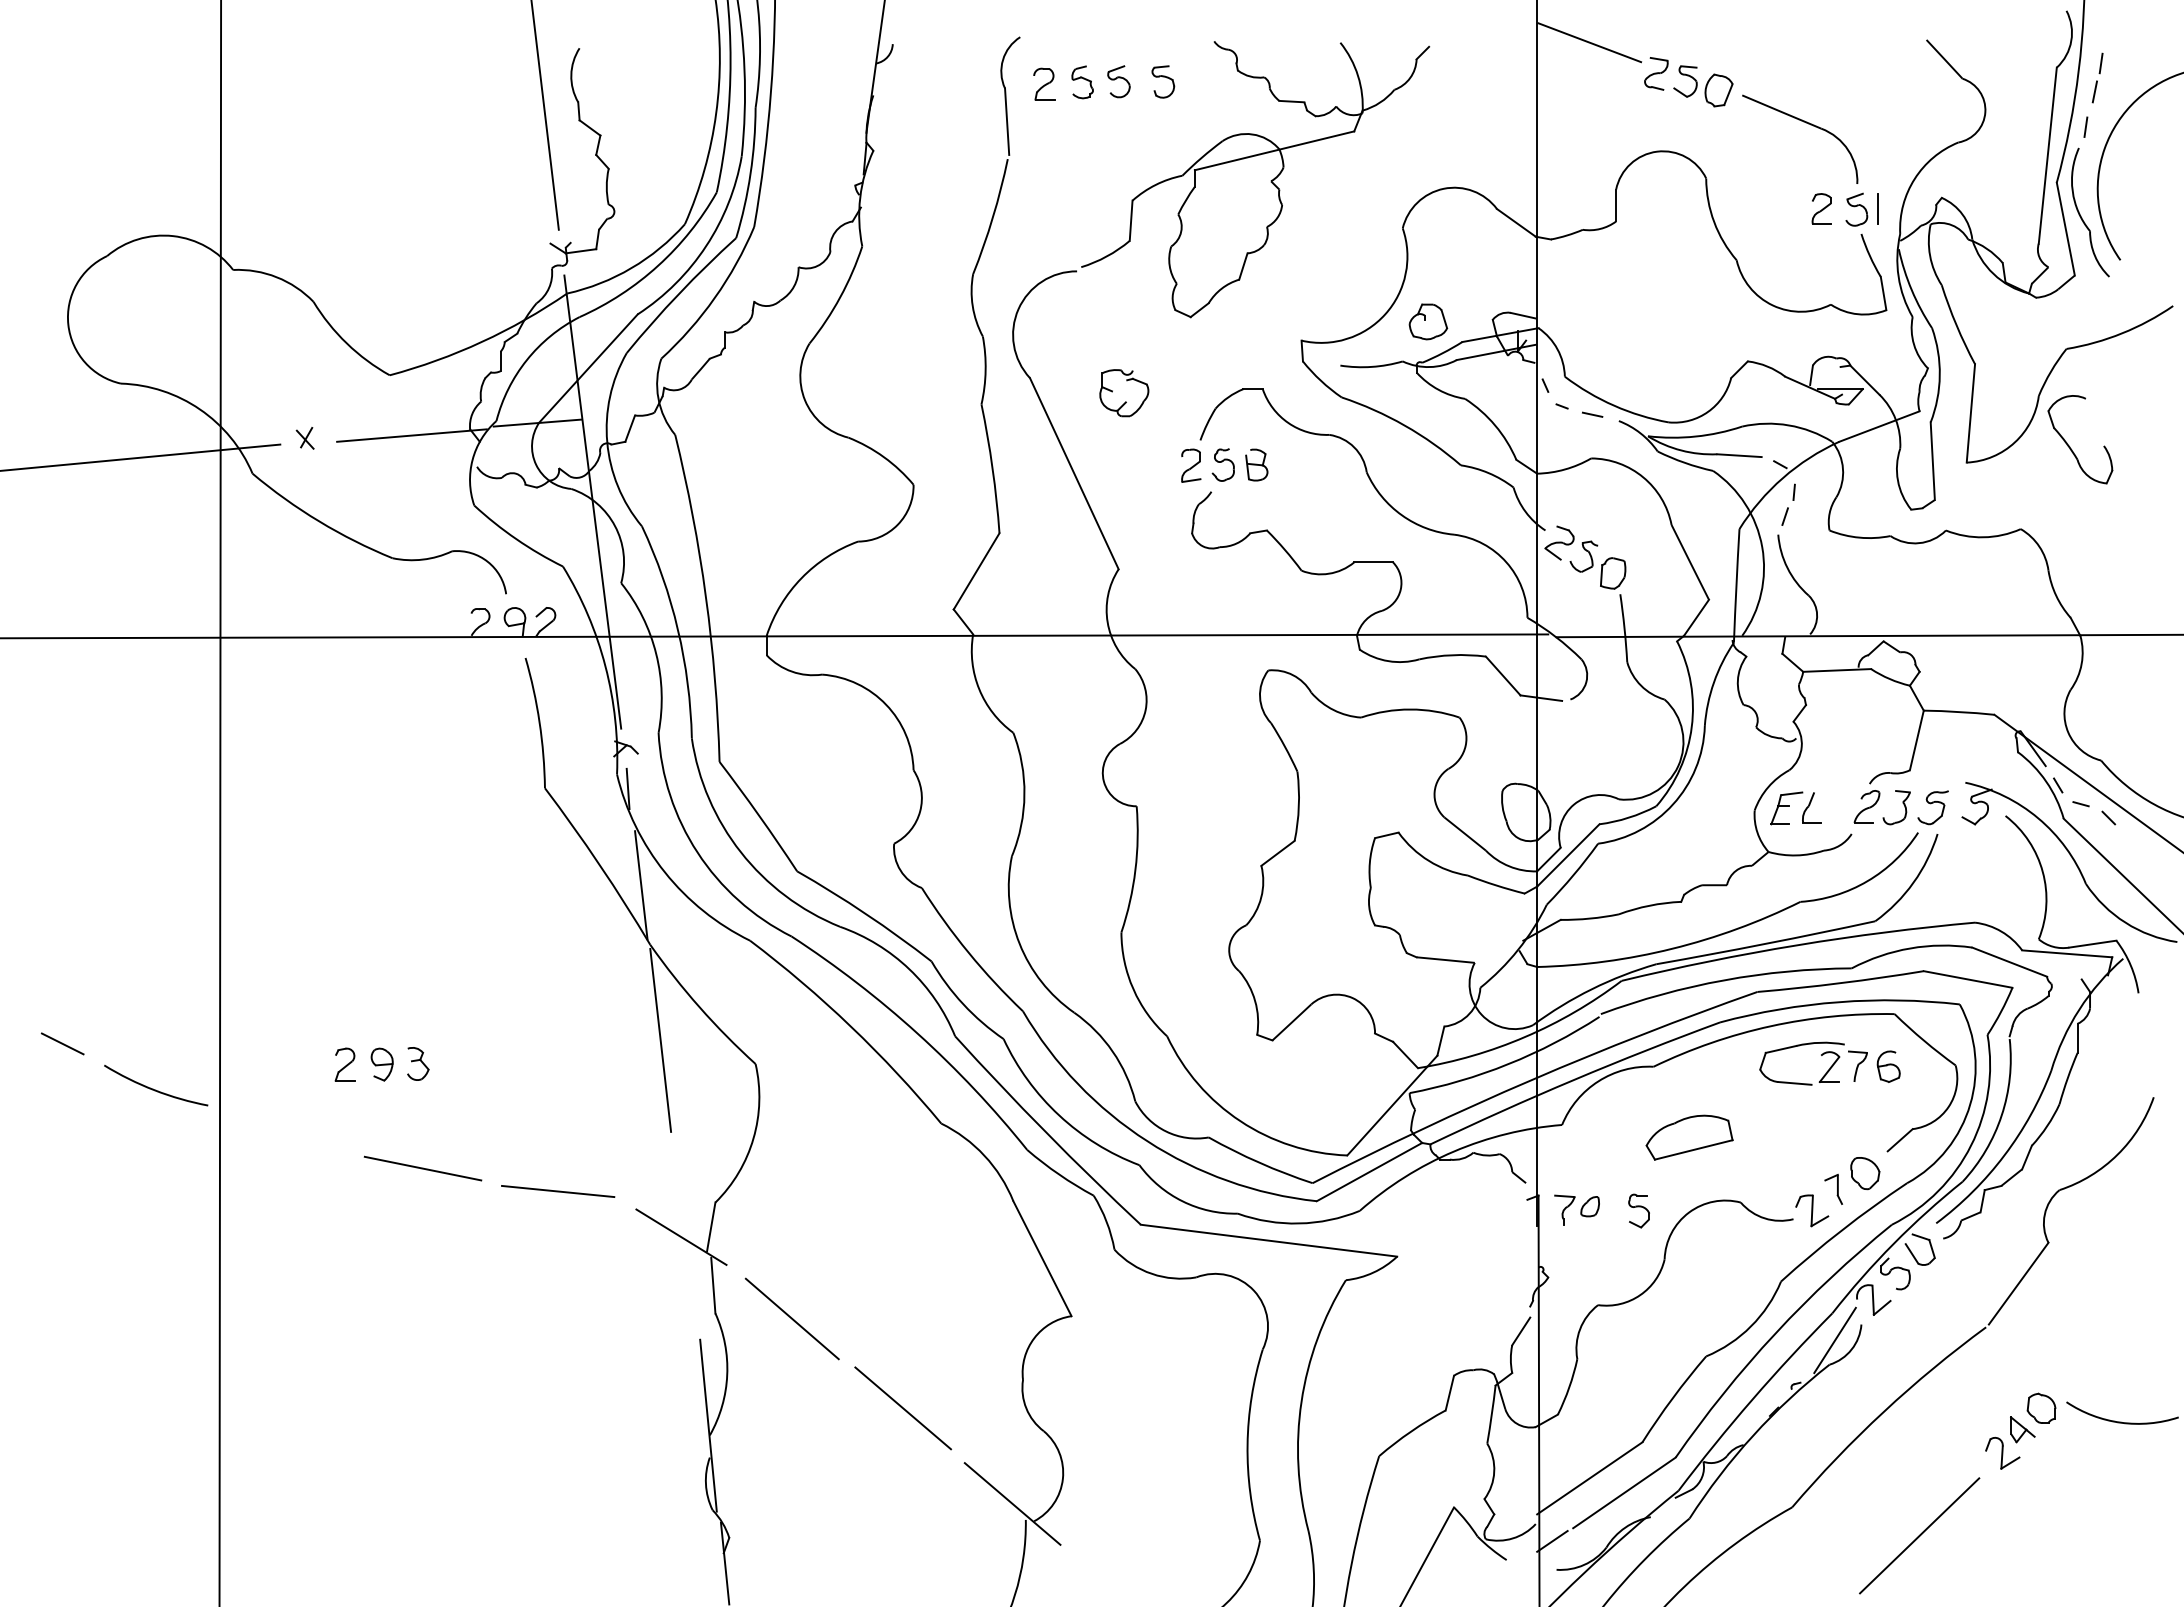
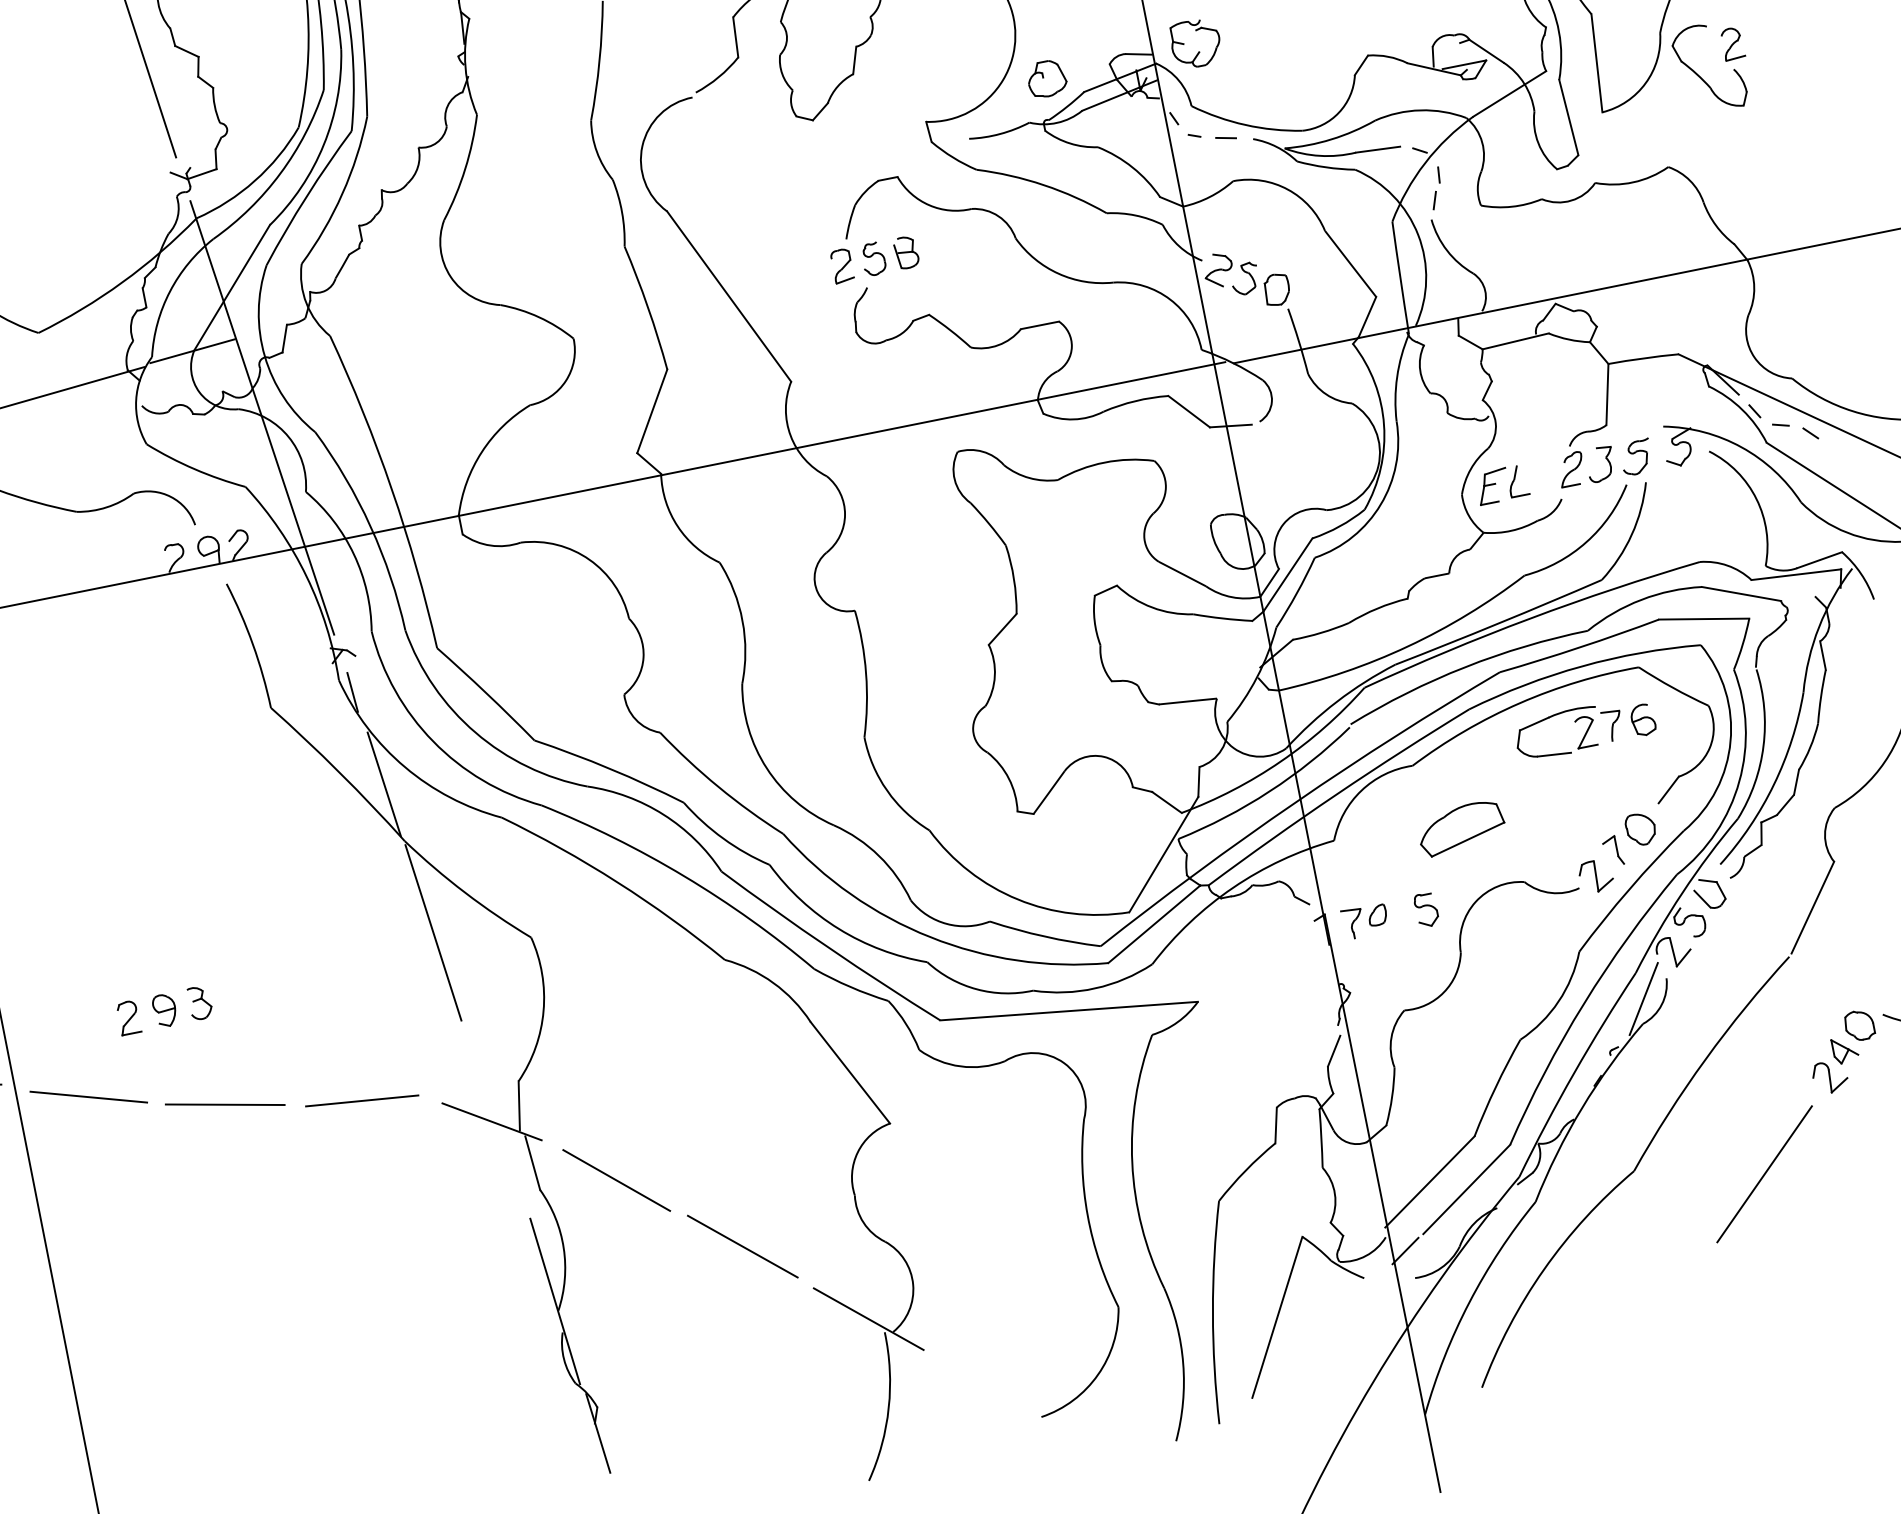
part: (1125, 401) -> (1198, 51), moved
part: (2107, 420) -> (1732, 43), added
line: (290, 1134) -> (88, 1097), added

